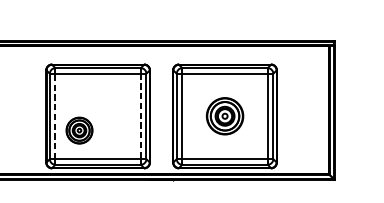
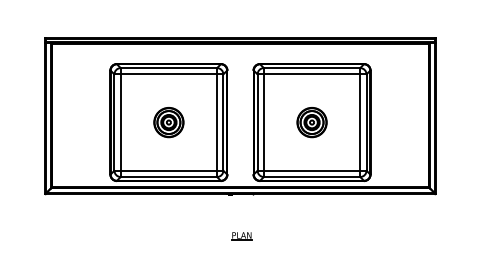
line: (55, 116) -> (120, 122), dashed -> solid
part: (224, 116) -> (311, 122), size x0.71
line: (141, 117) -> (217, 123), dashed -> solid
part: (79, 130) -> (168, 122), moved

